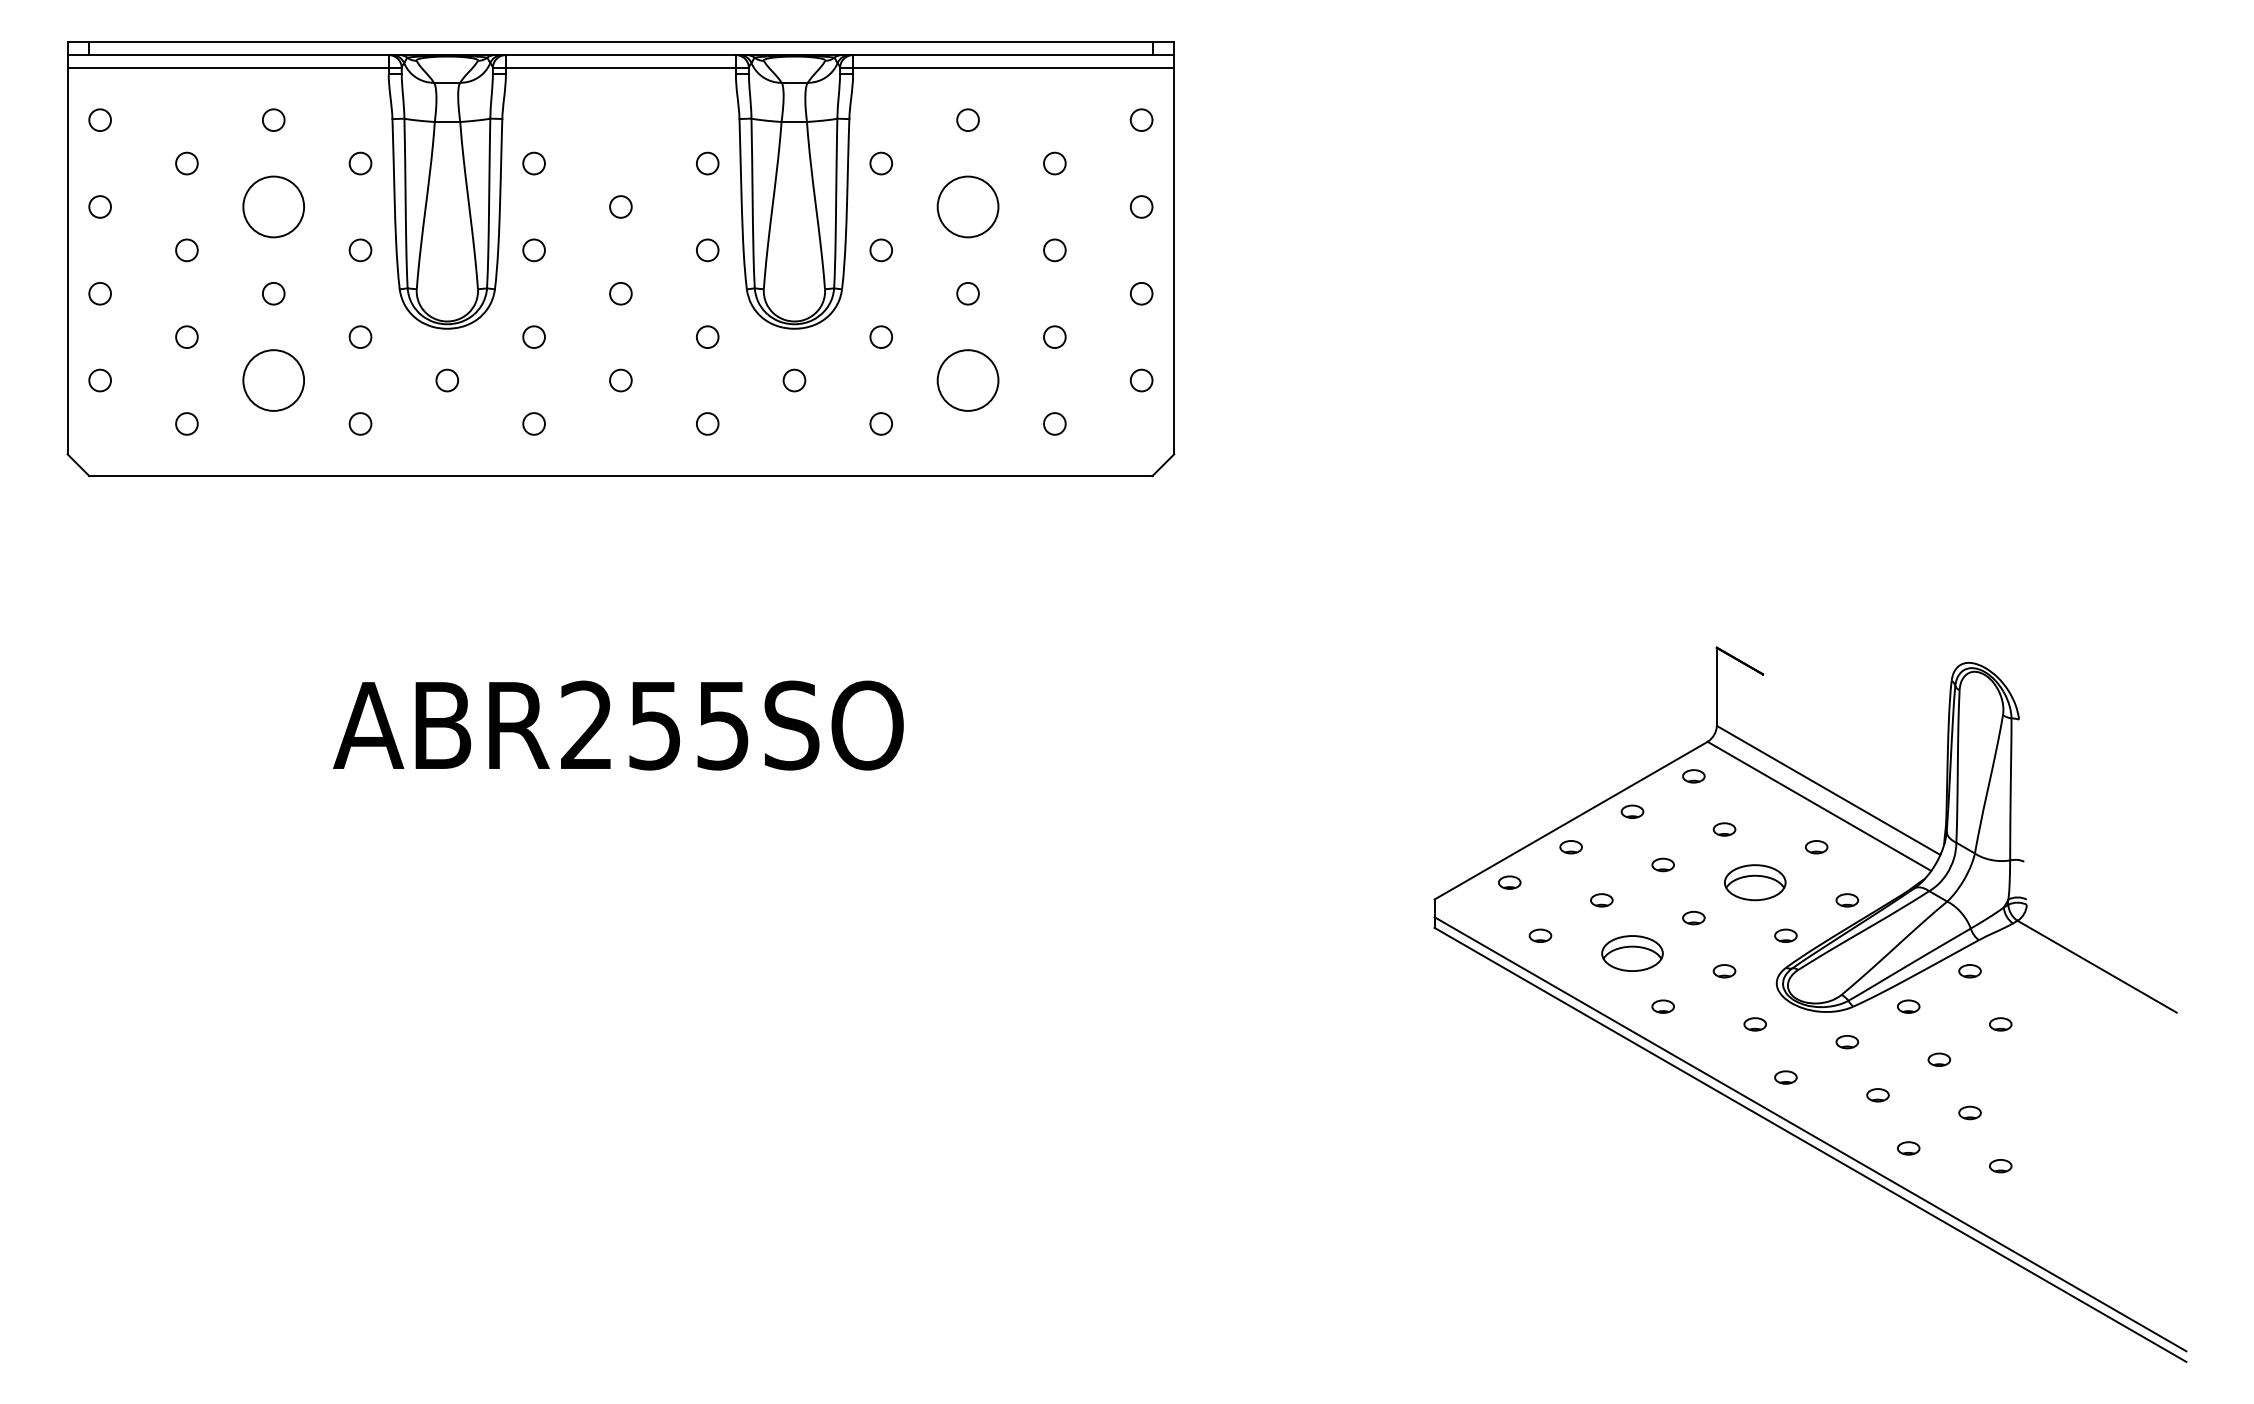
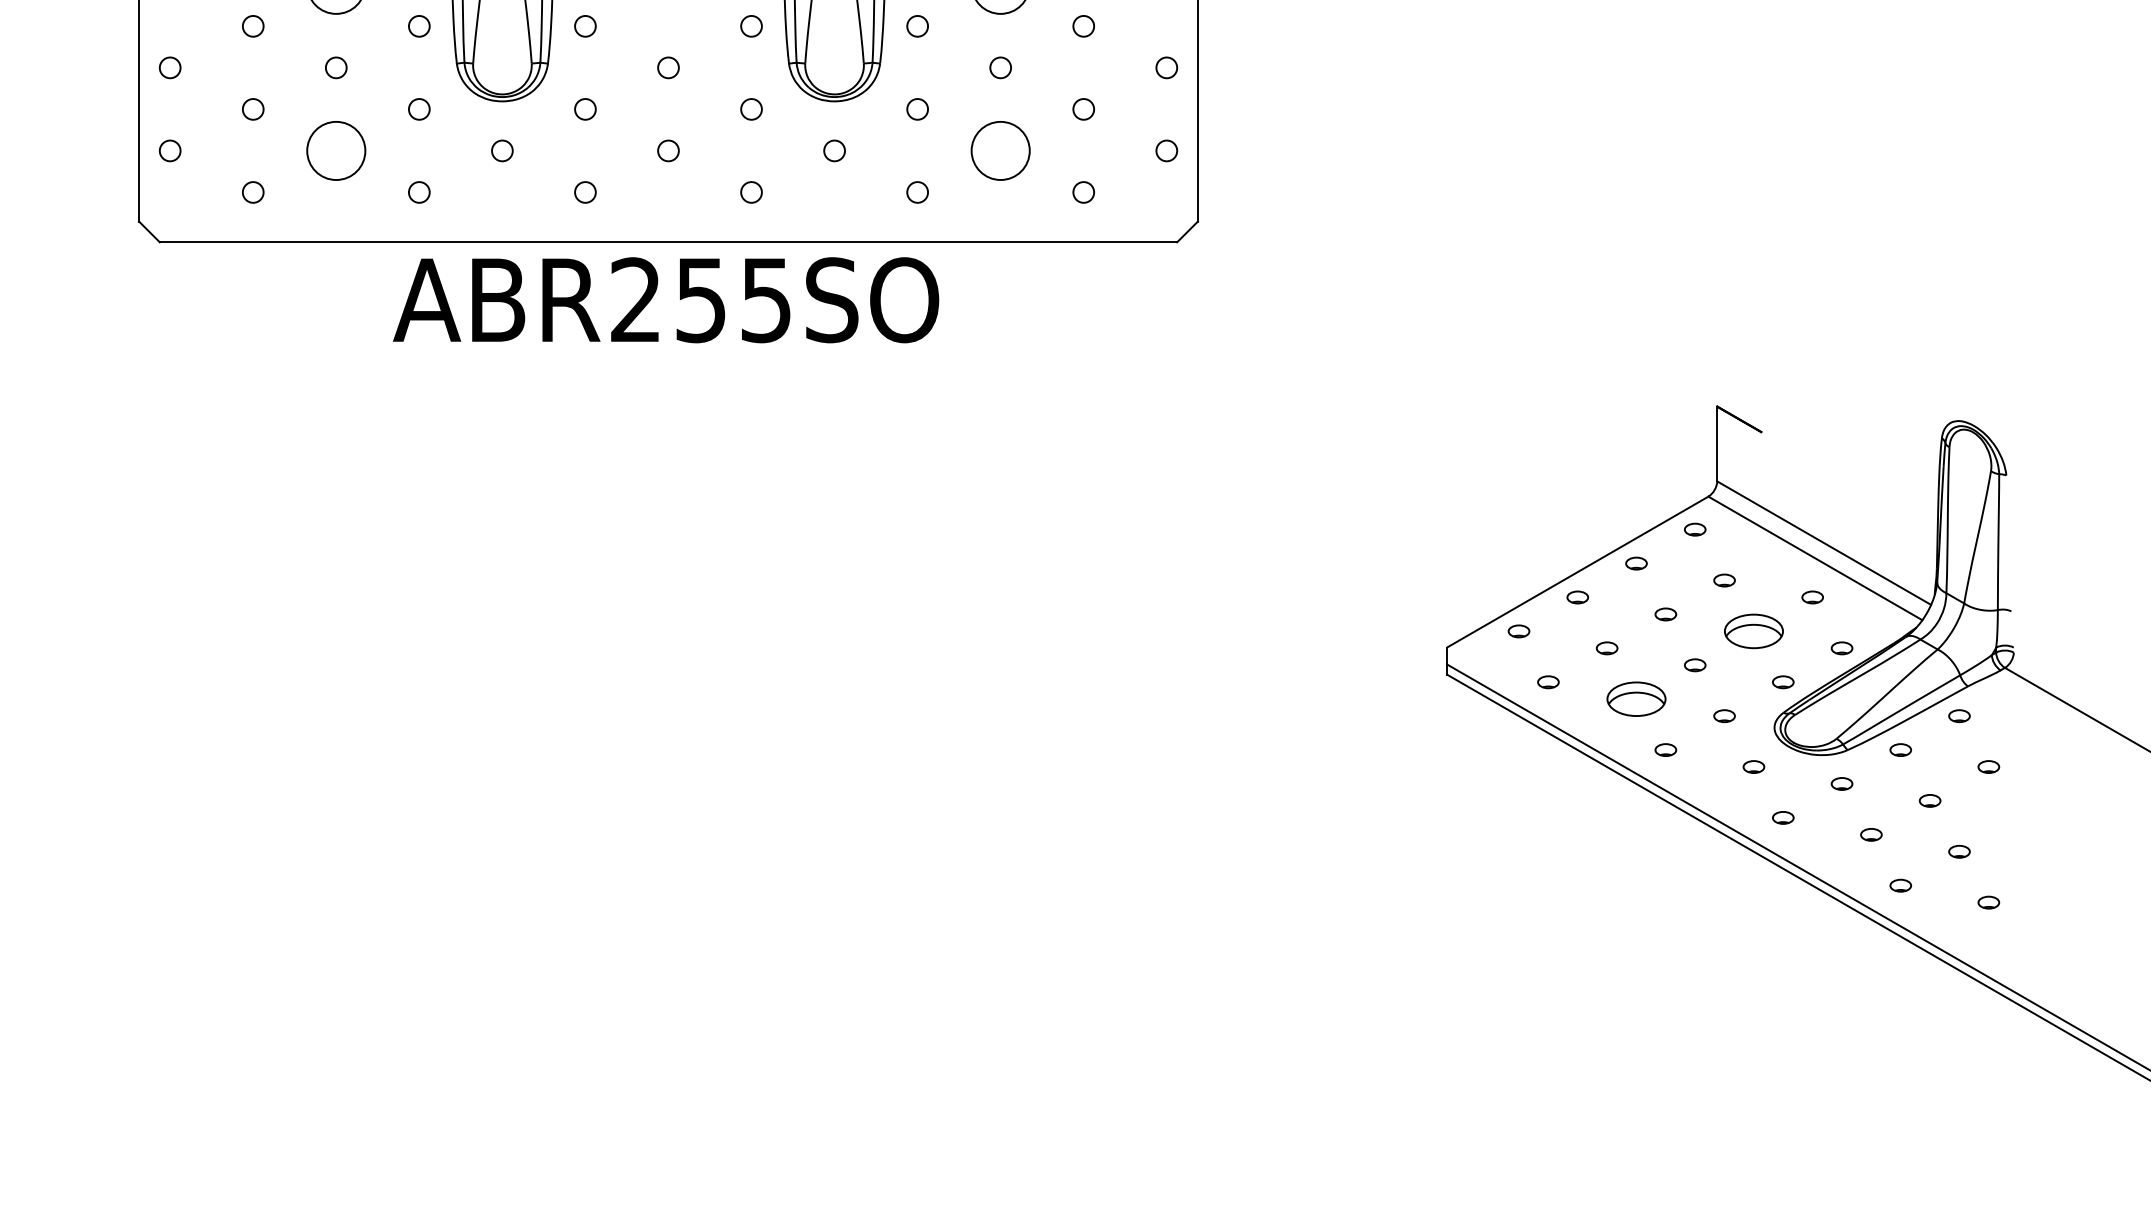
text: (618, 725) -> (666, 300), moved

